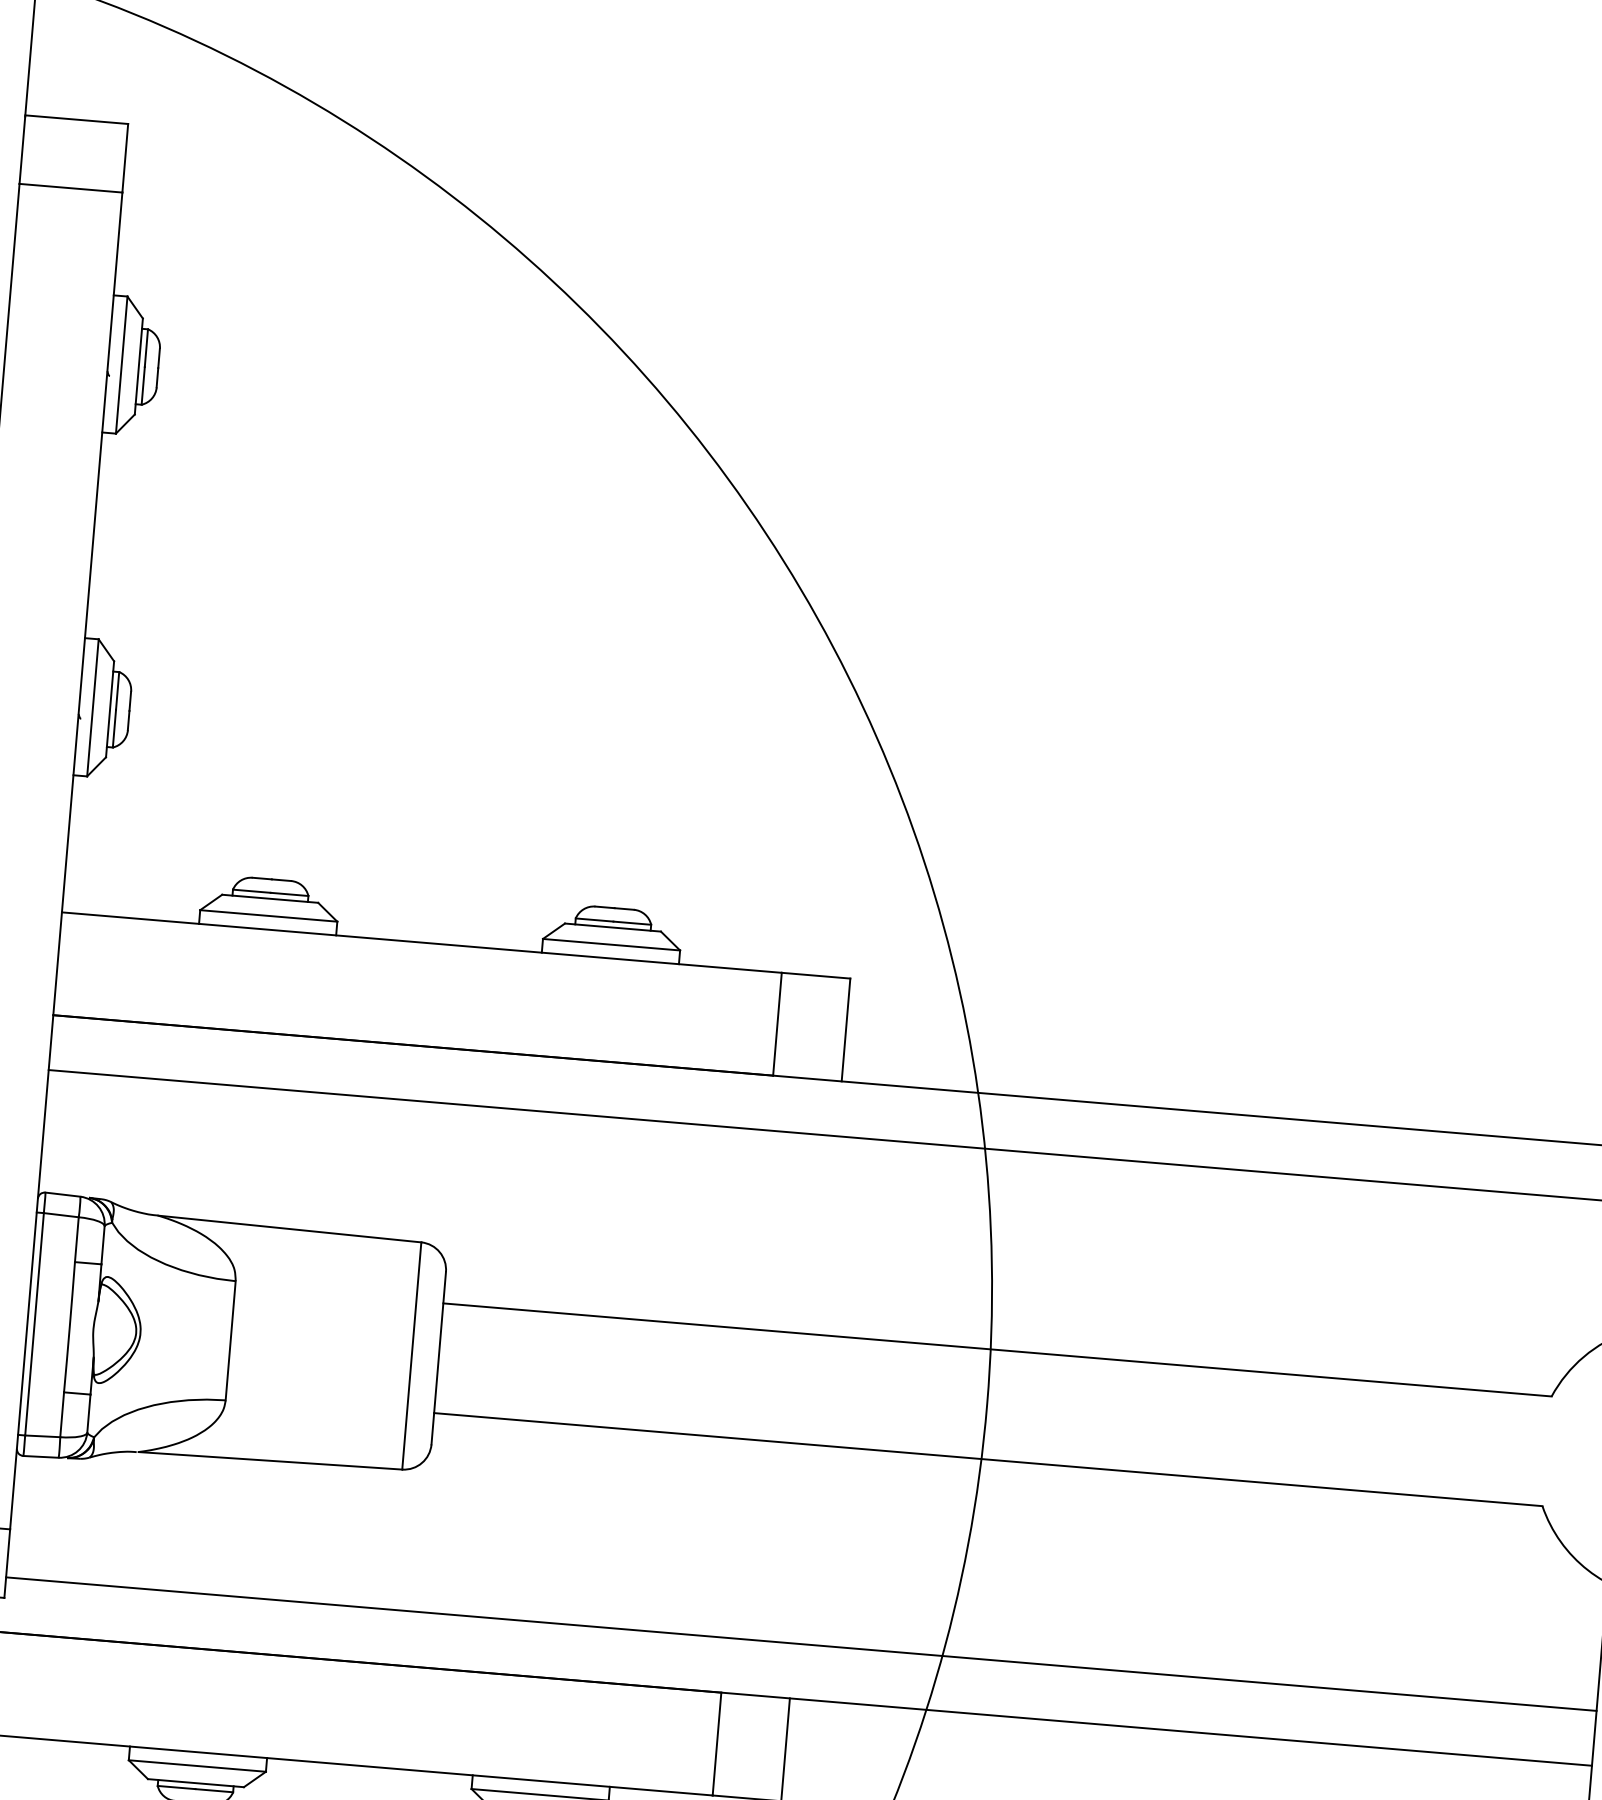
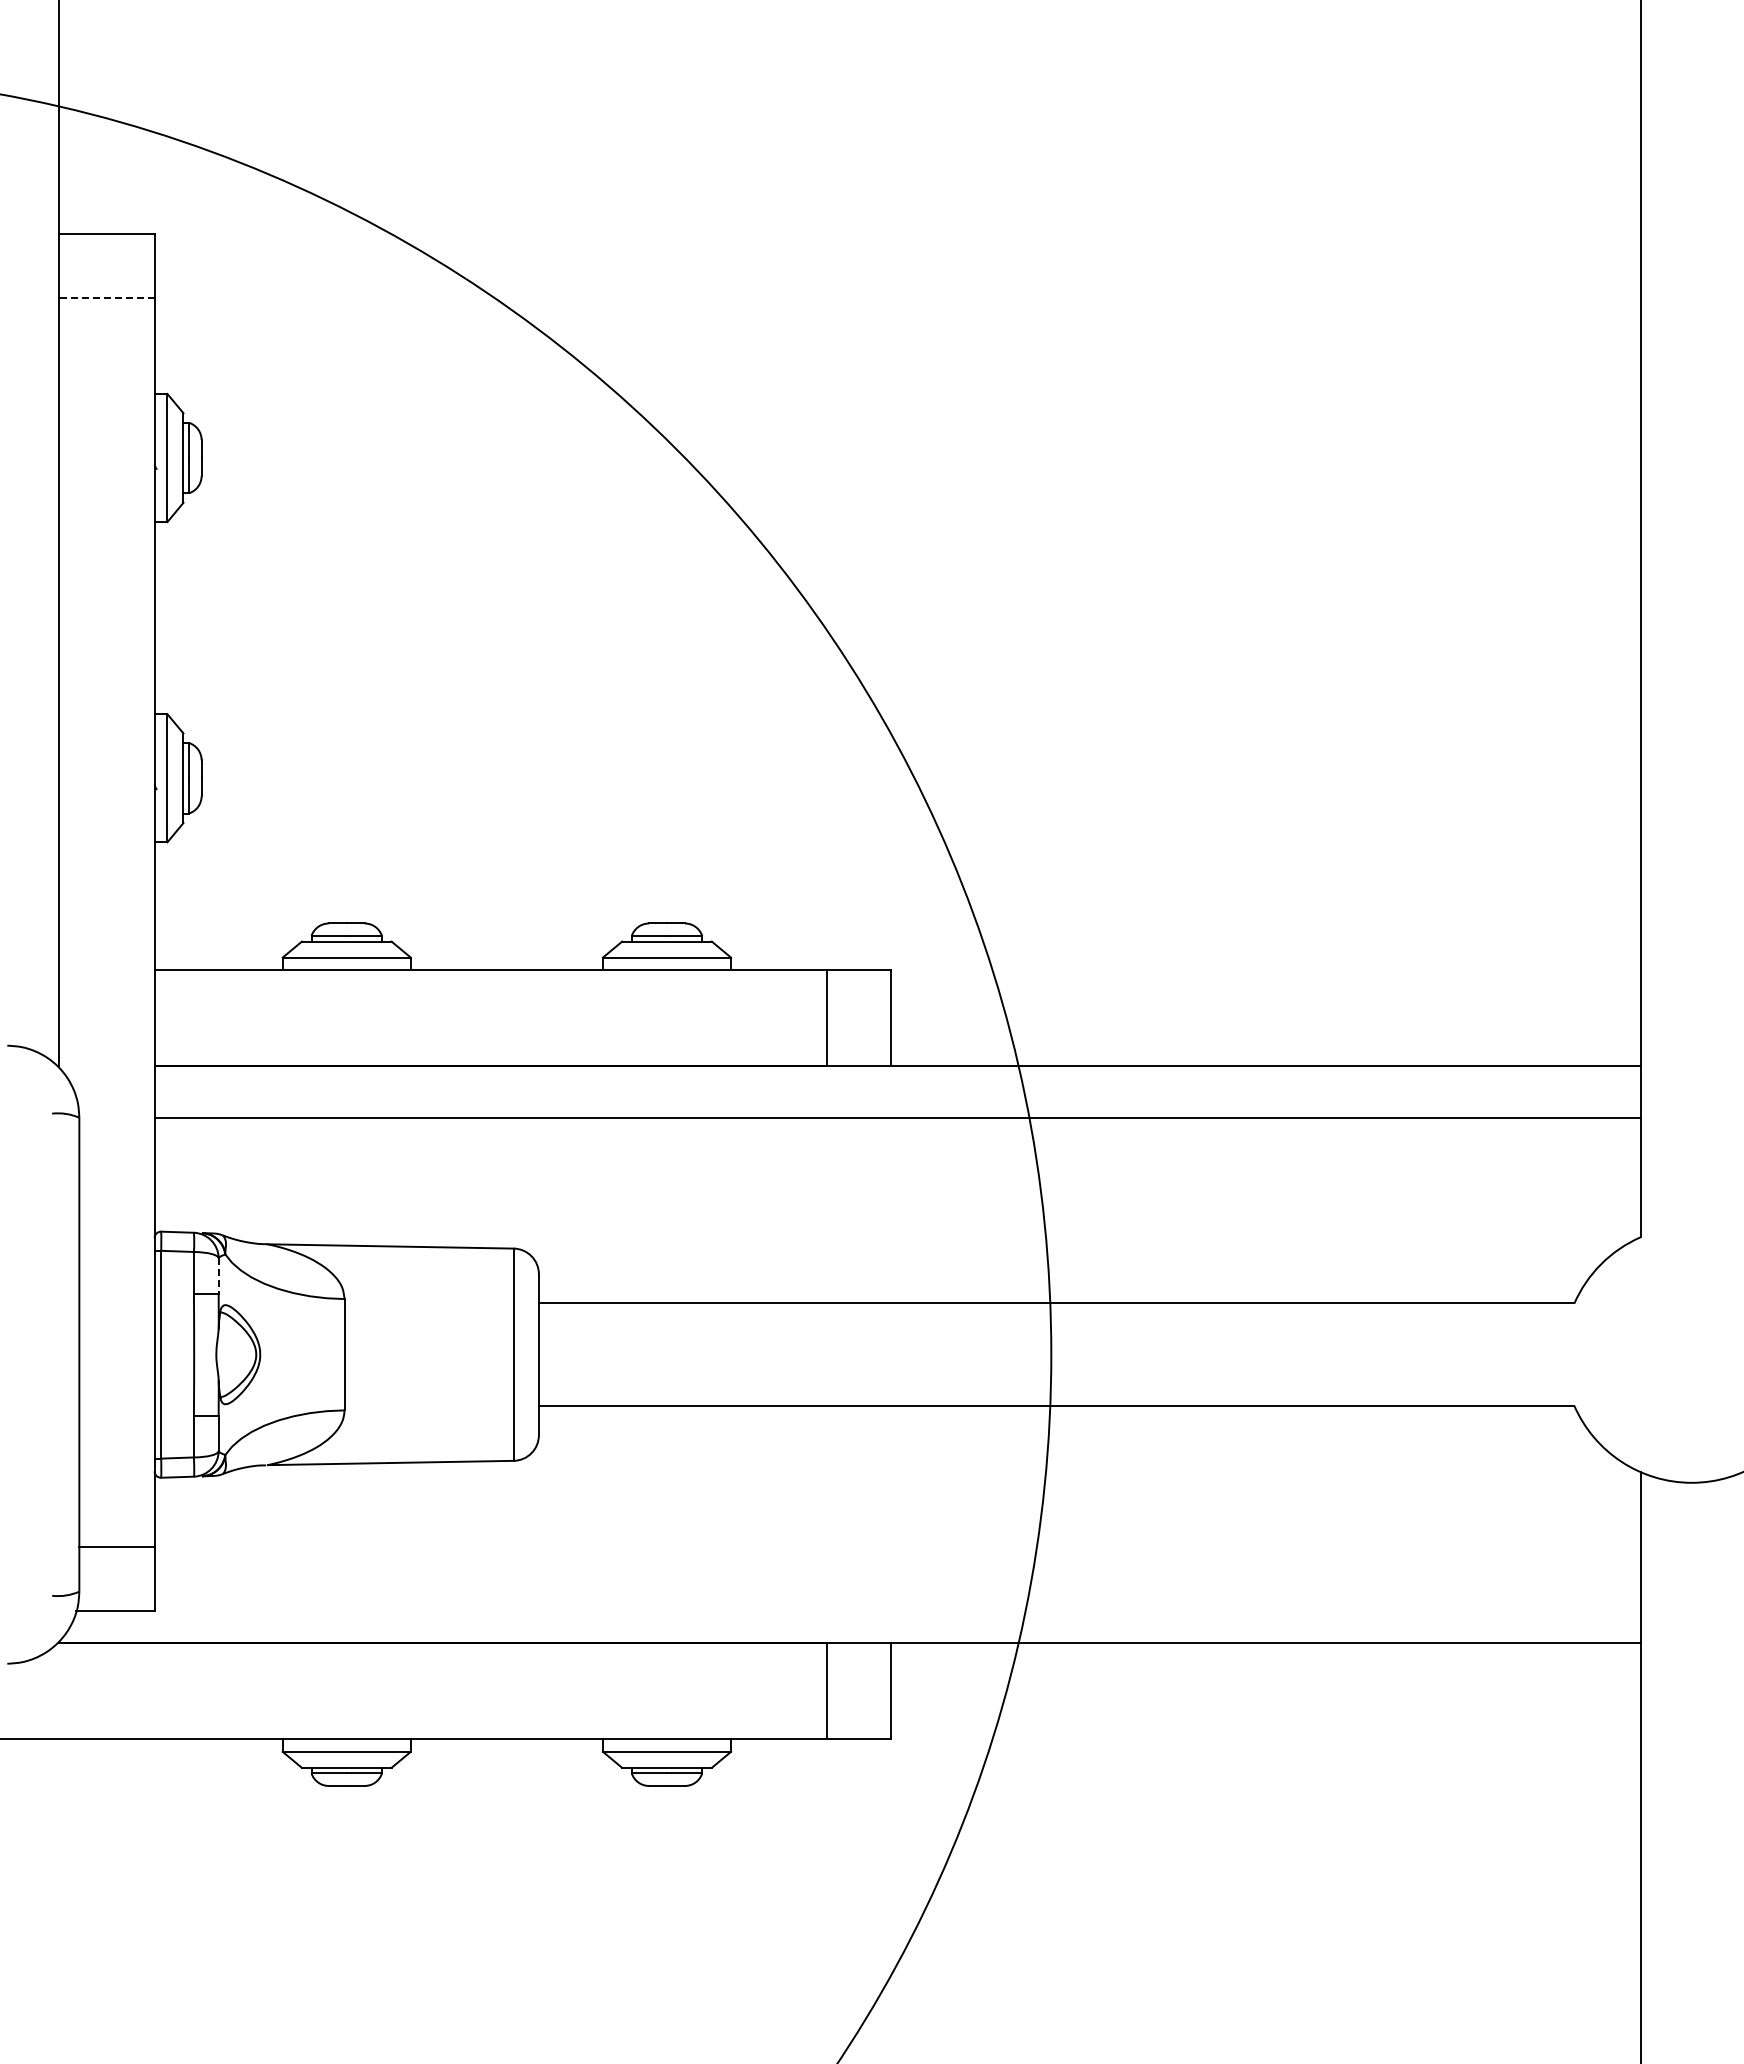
line: (70, 187) -> (106, 297), solid -> dashed
line: (102, 1245) -> (218, 1276), solid -> dashed
line: (801, 1643) -> (897, 1591), removed

